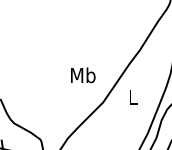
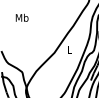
text: (81, 74) -> (21, 17), moved

